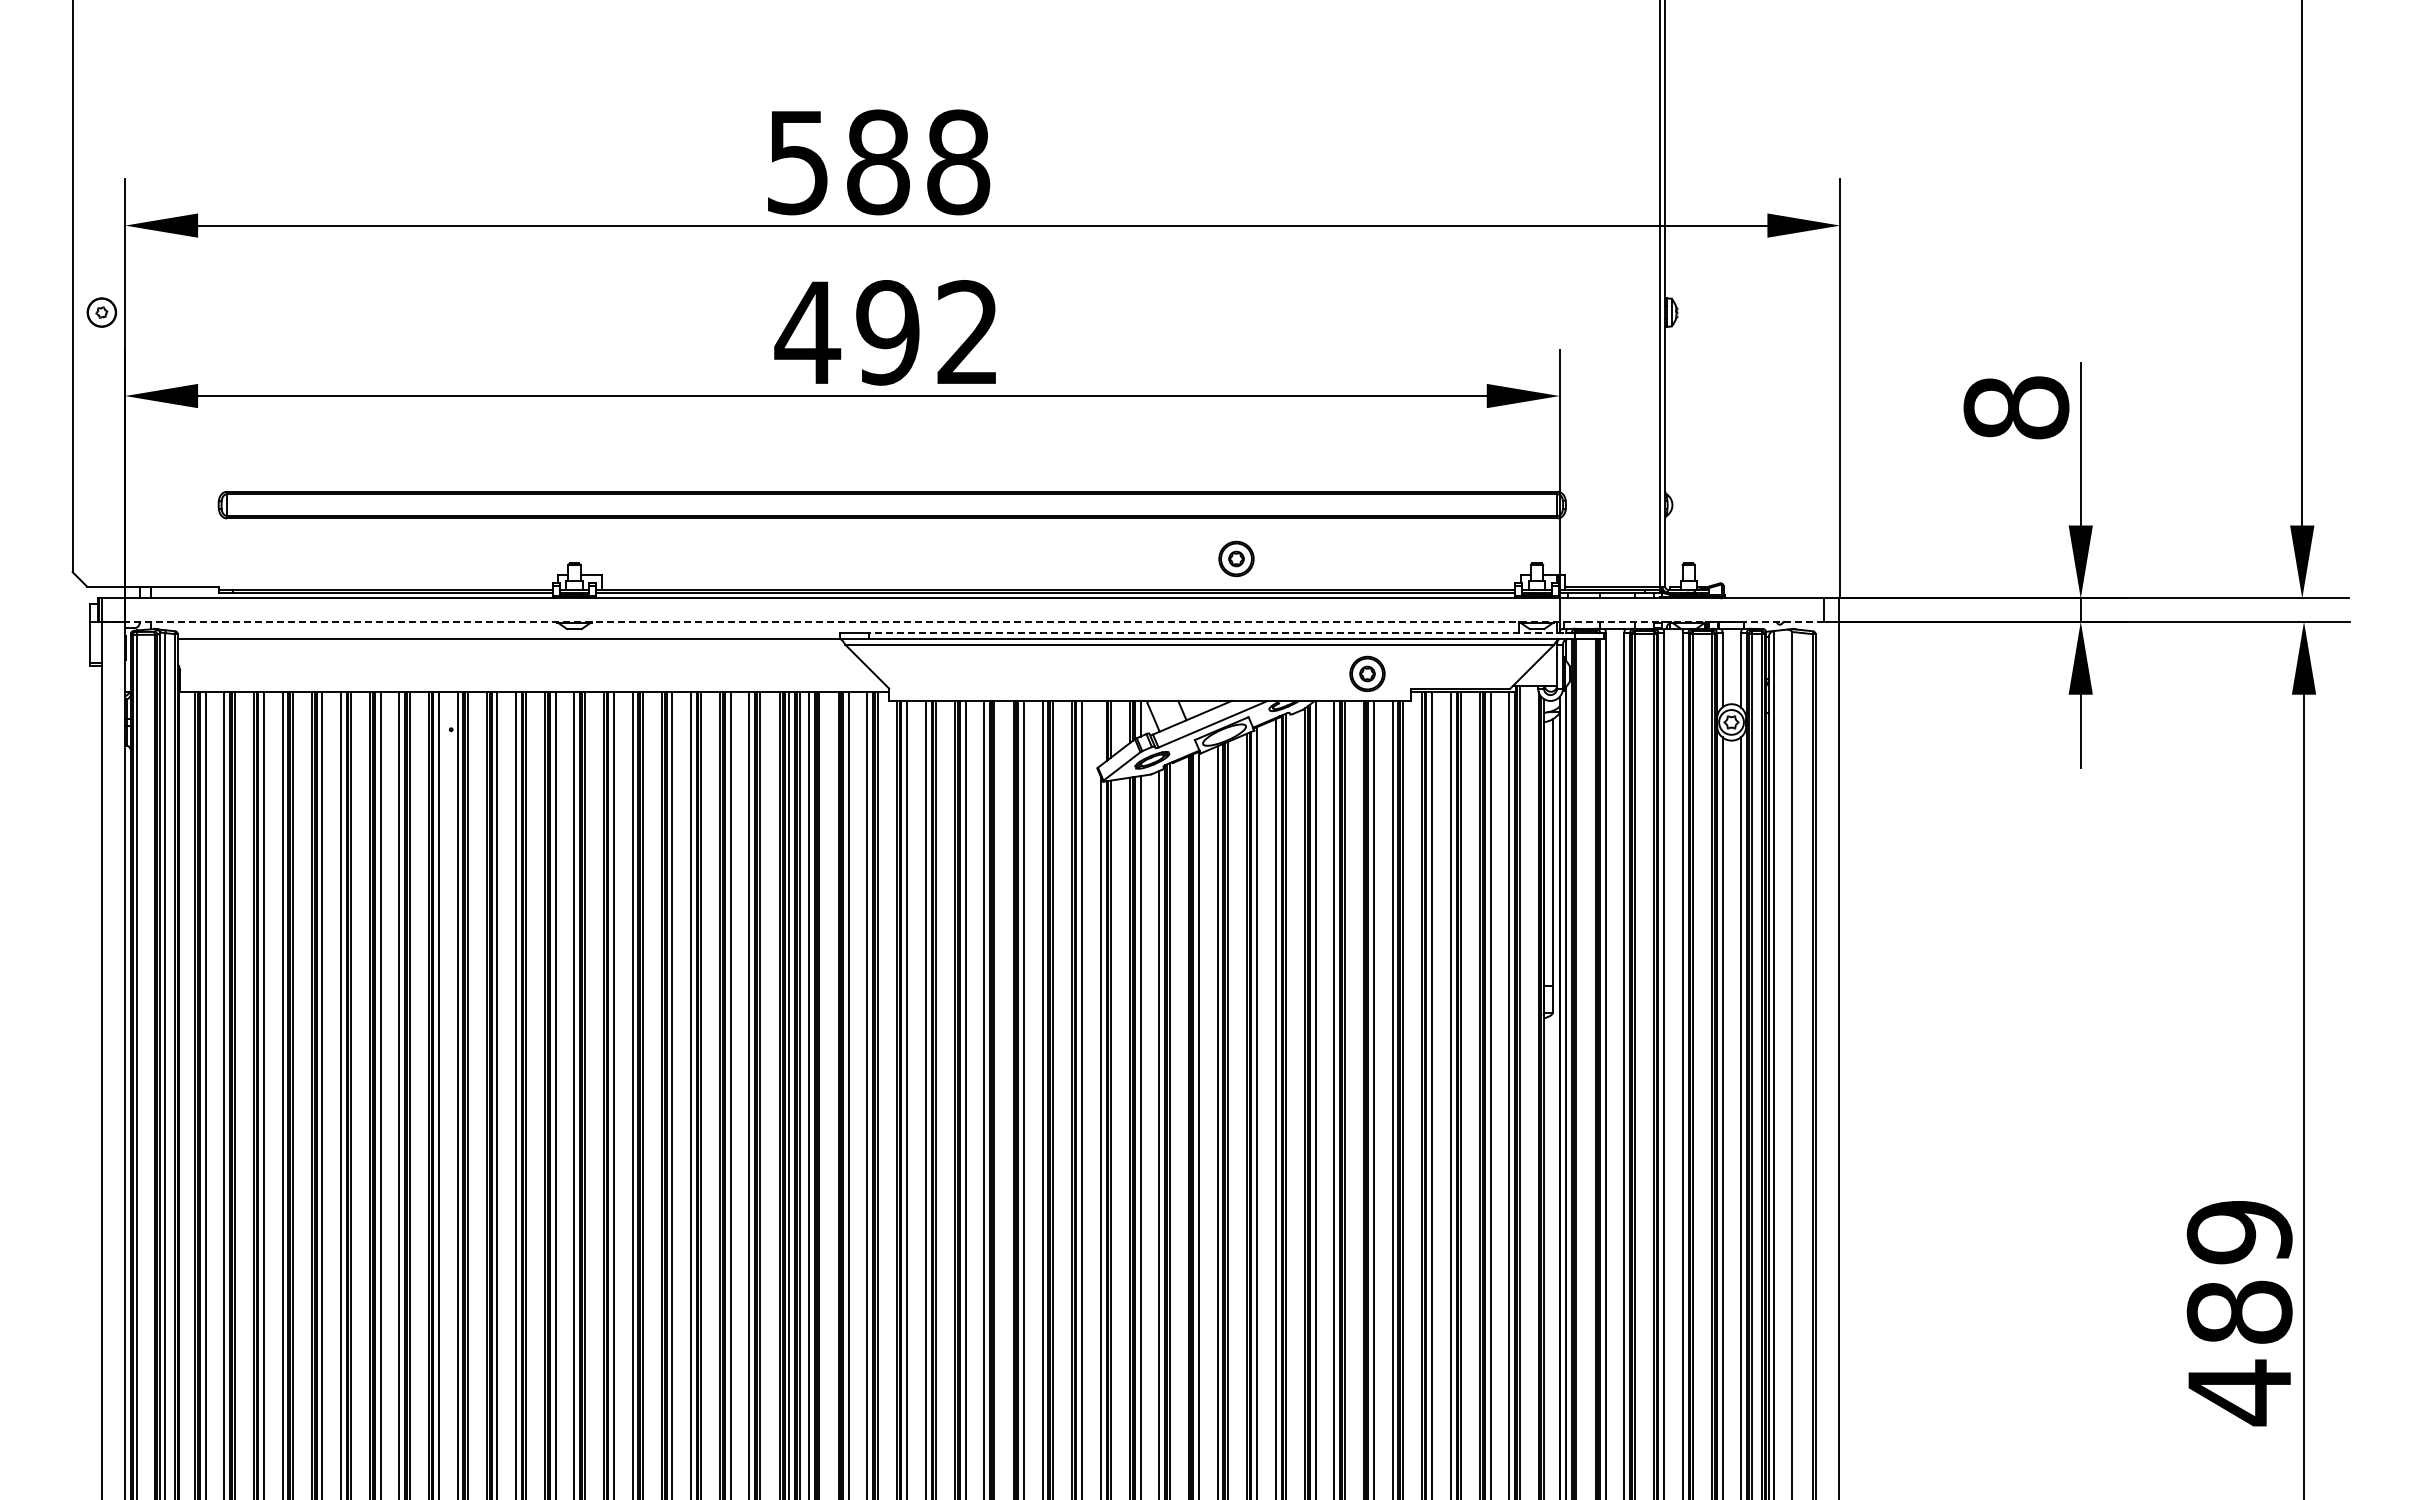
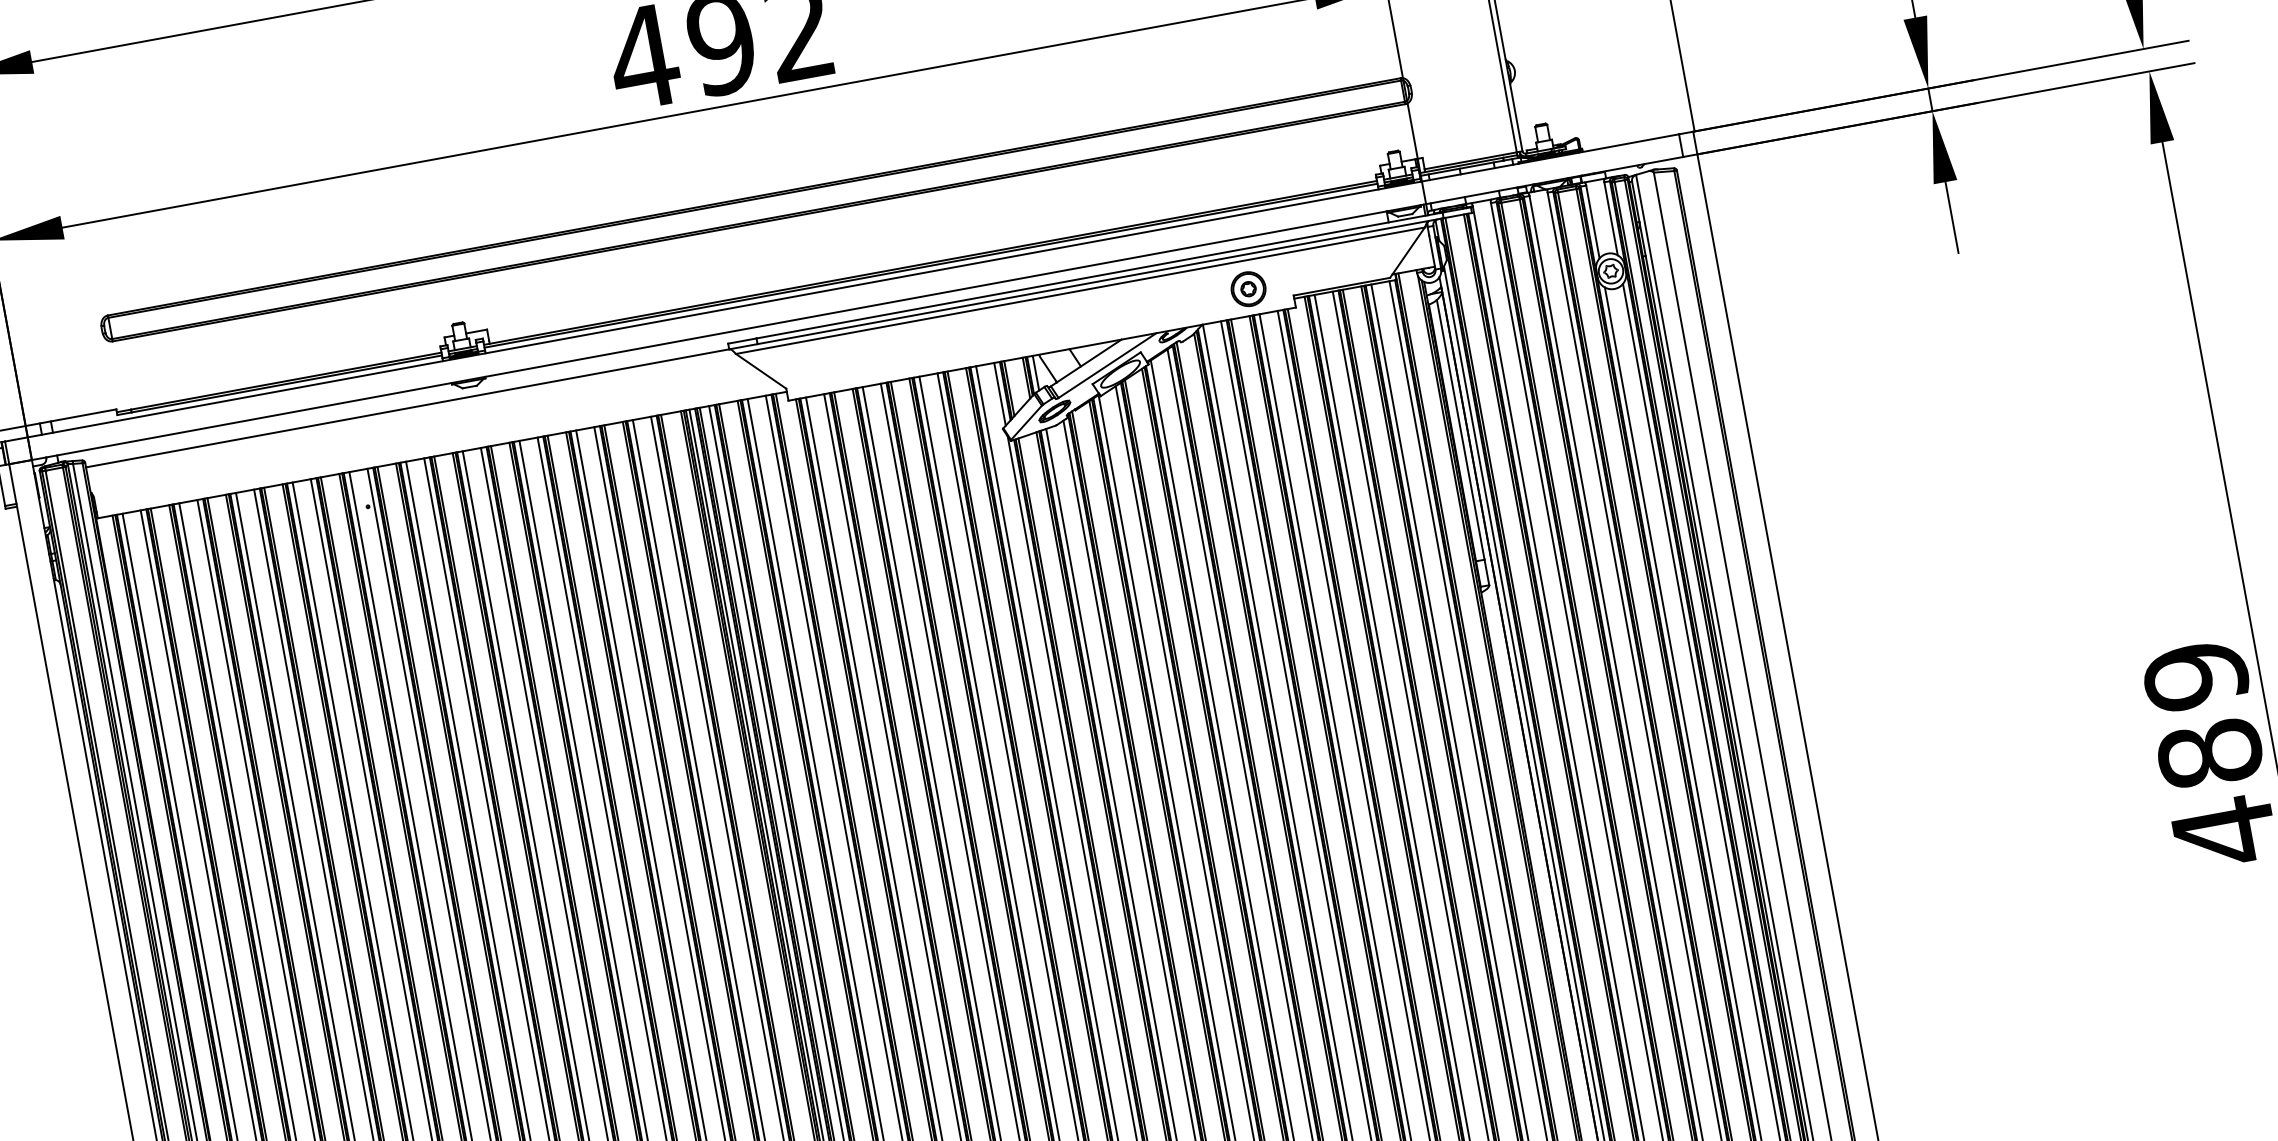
part: (1236, 558) -> (1100, 200), removed
line: (962, 621) -> (845, 310), dashed -> solid
line: (1221, 633) -> (1099, 275), dashed -> solid
line: (1100, 732) -> (999, 393), added

